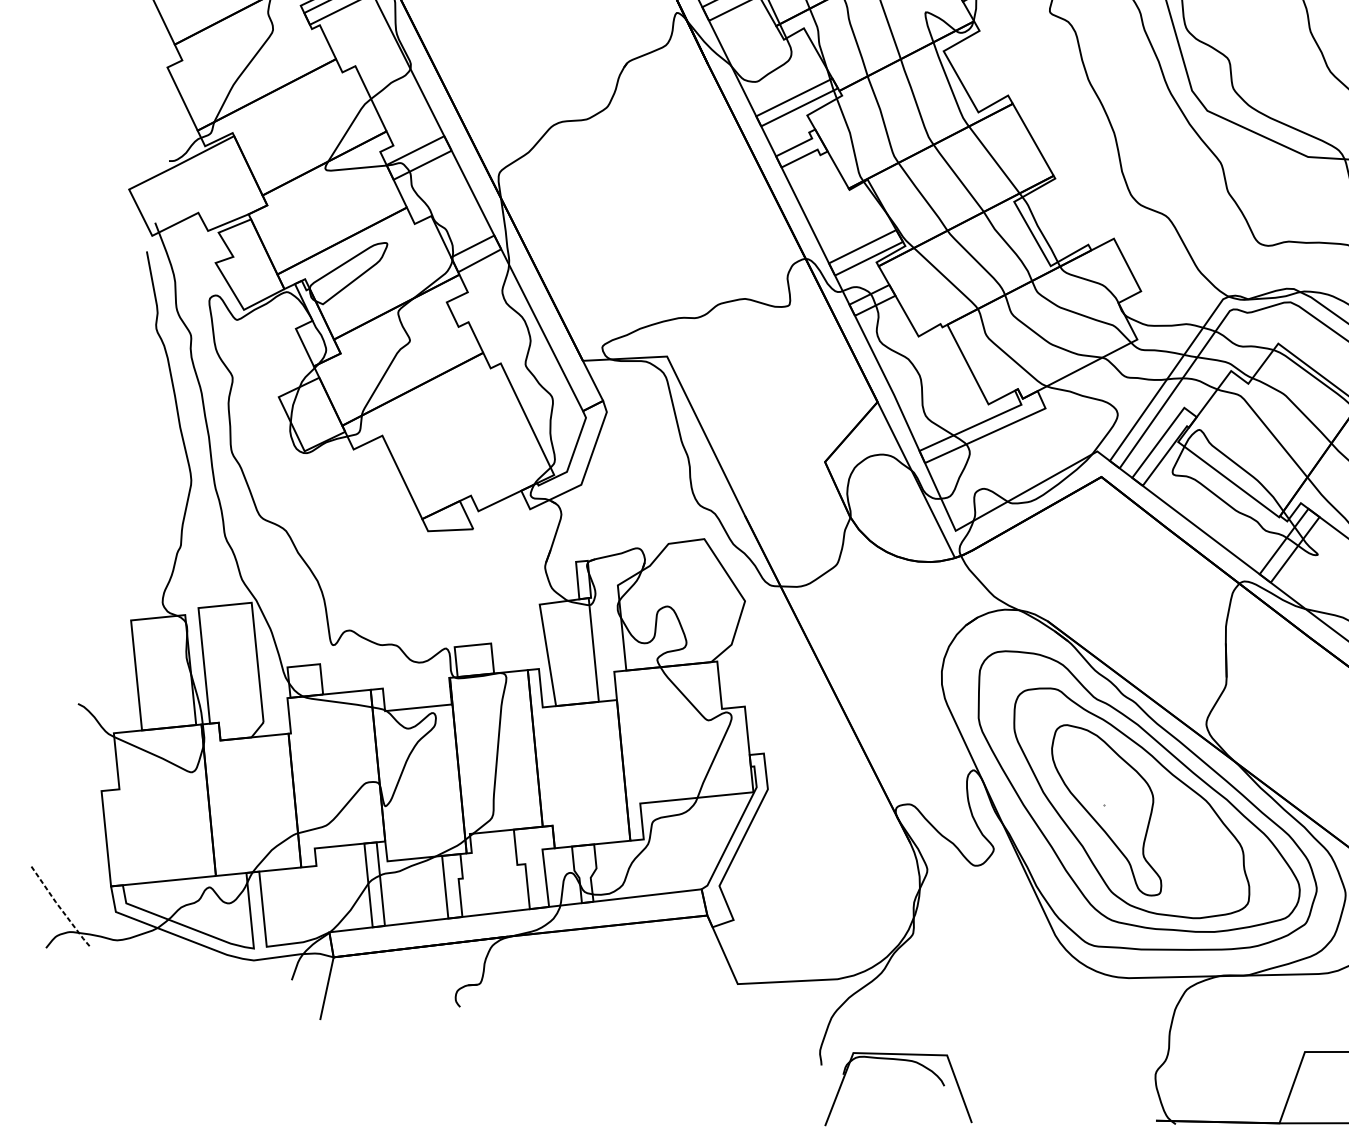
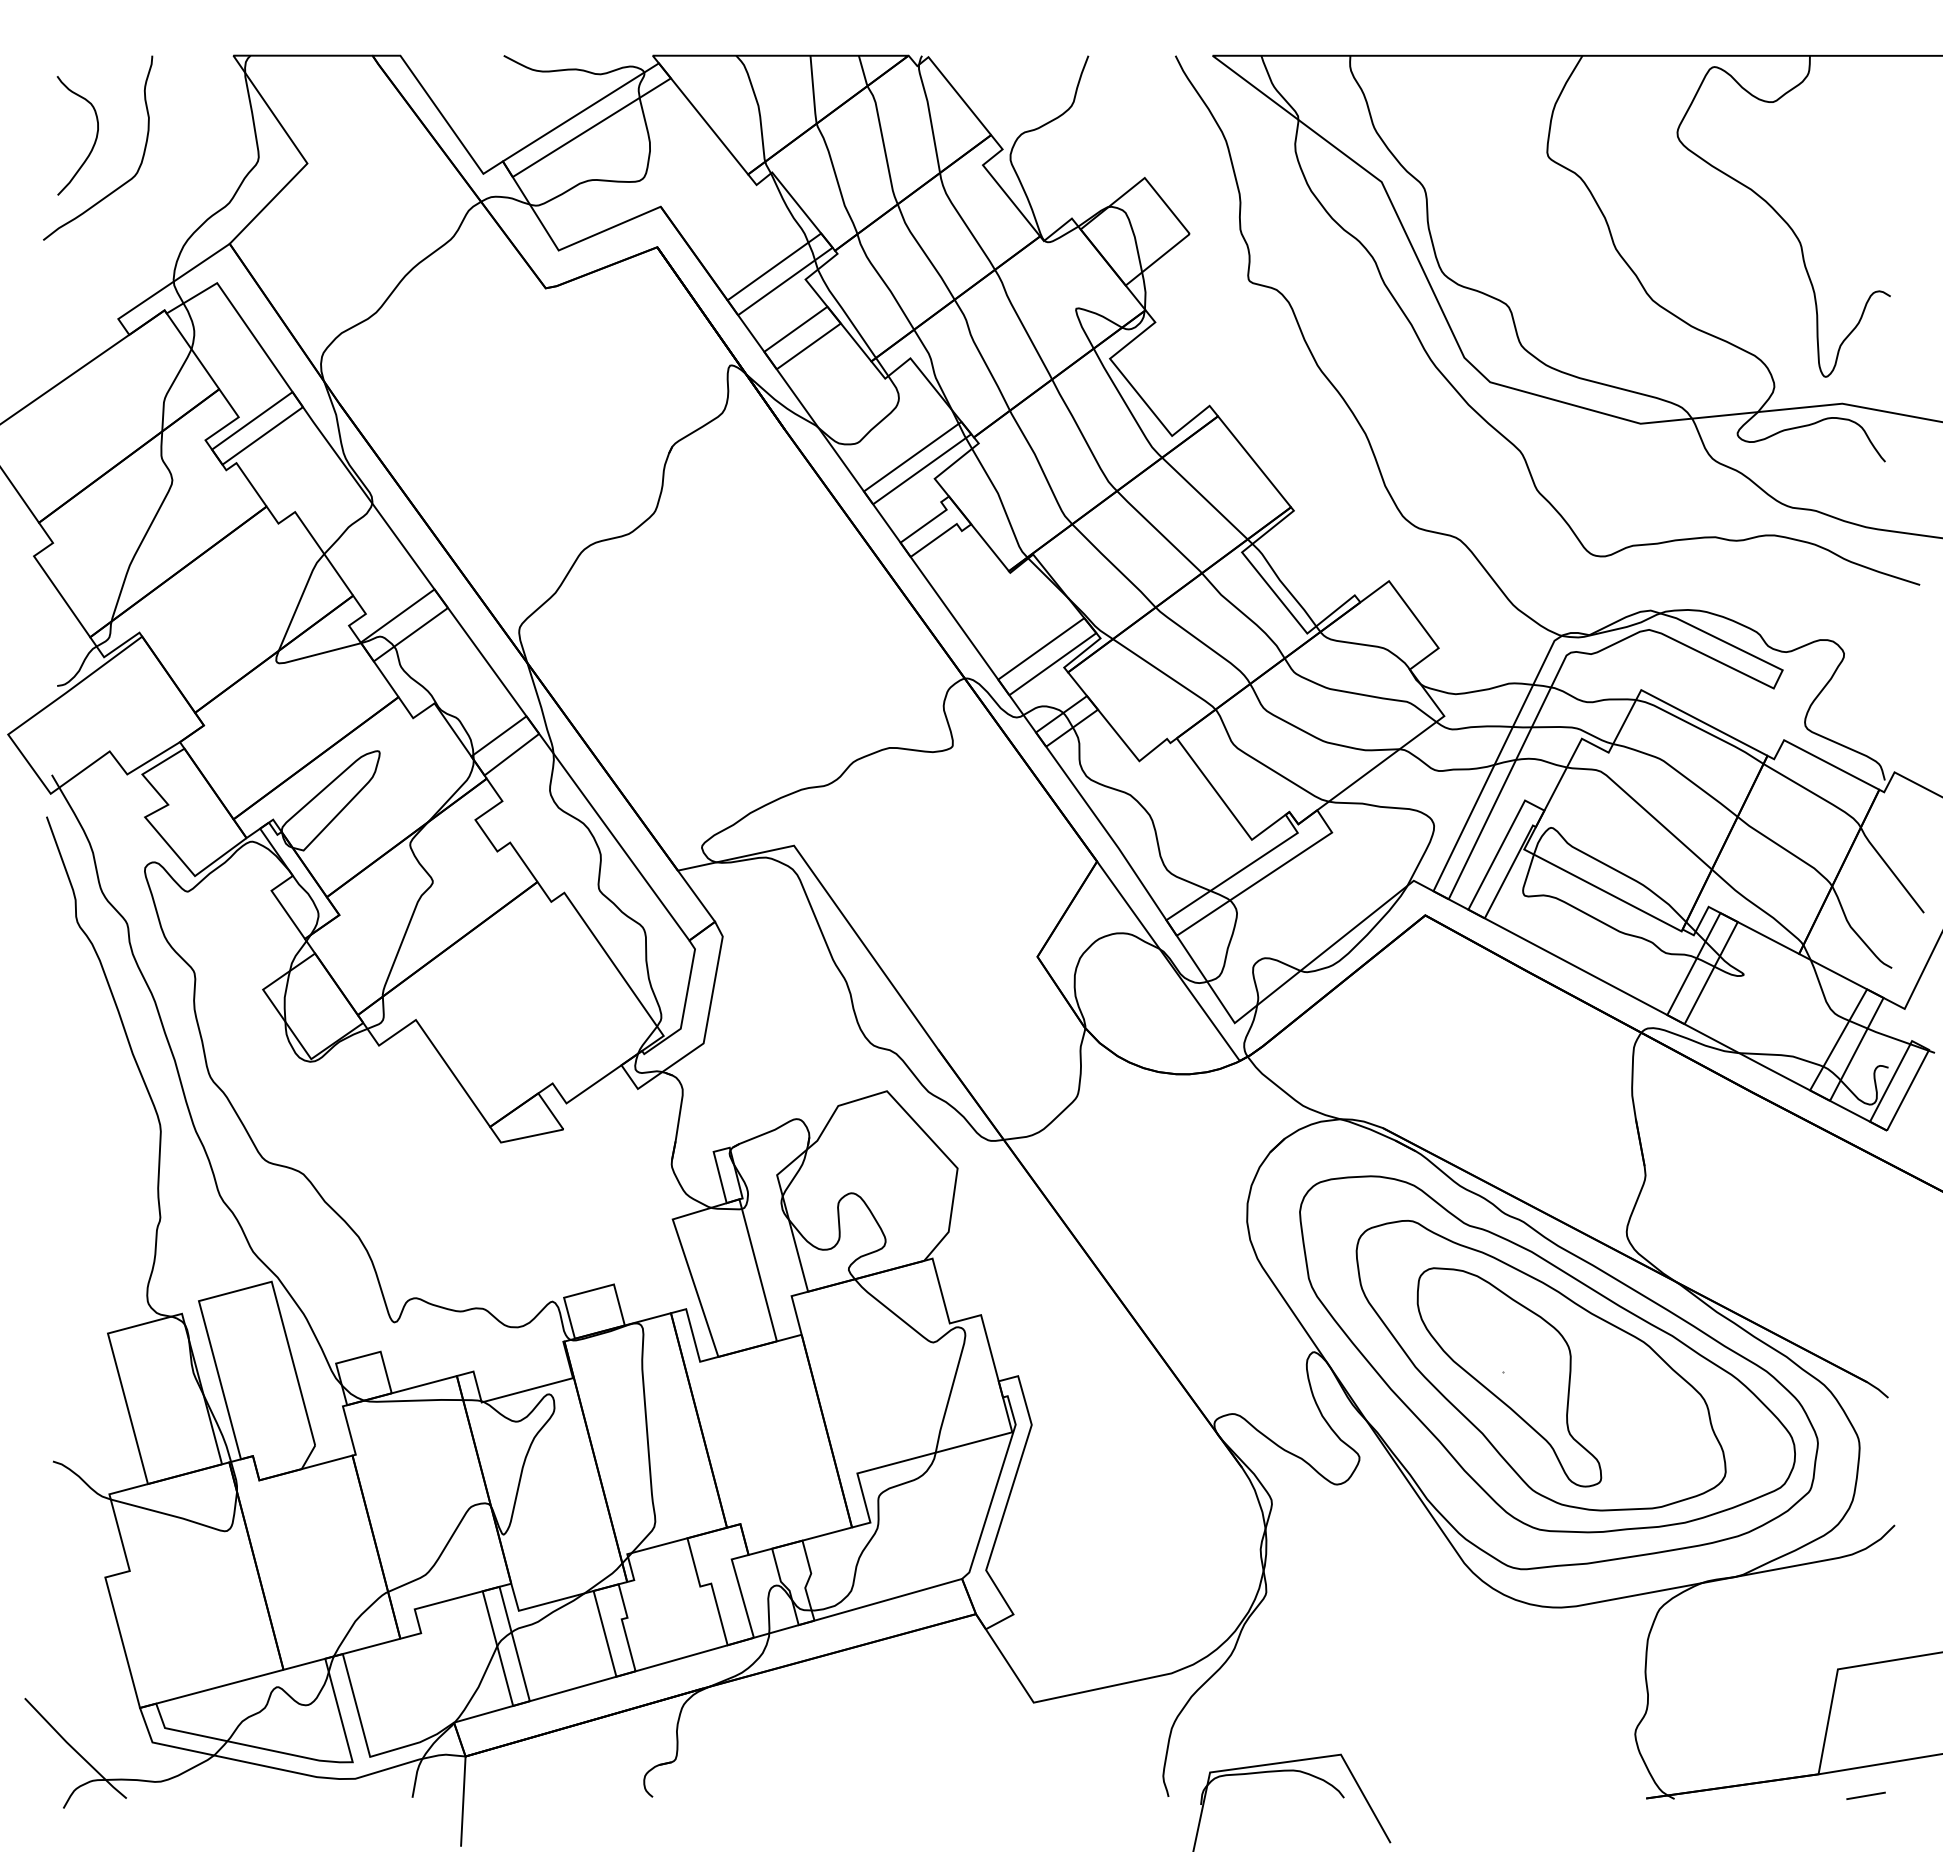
line: (60, 908) -> (74, 1749), dashed -> solid

